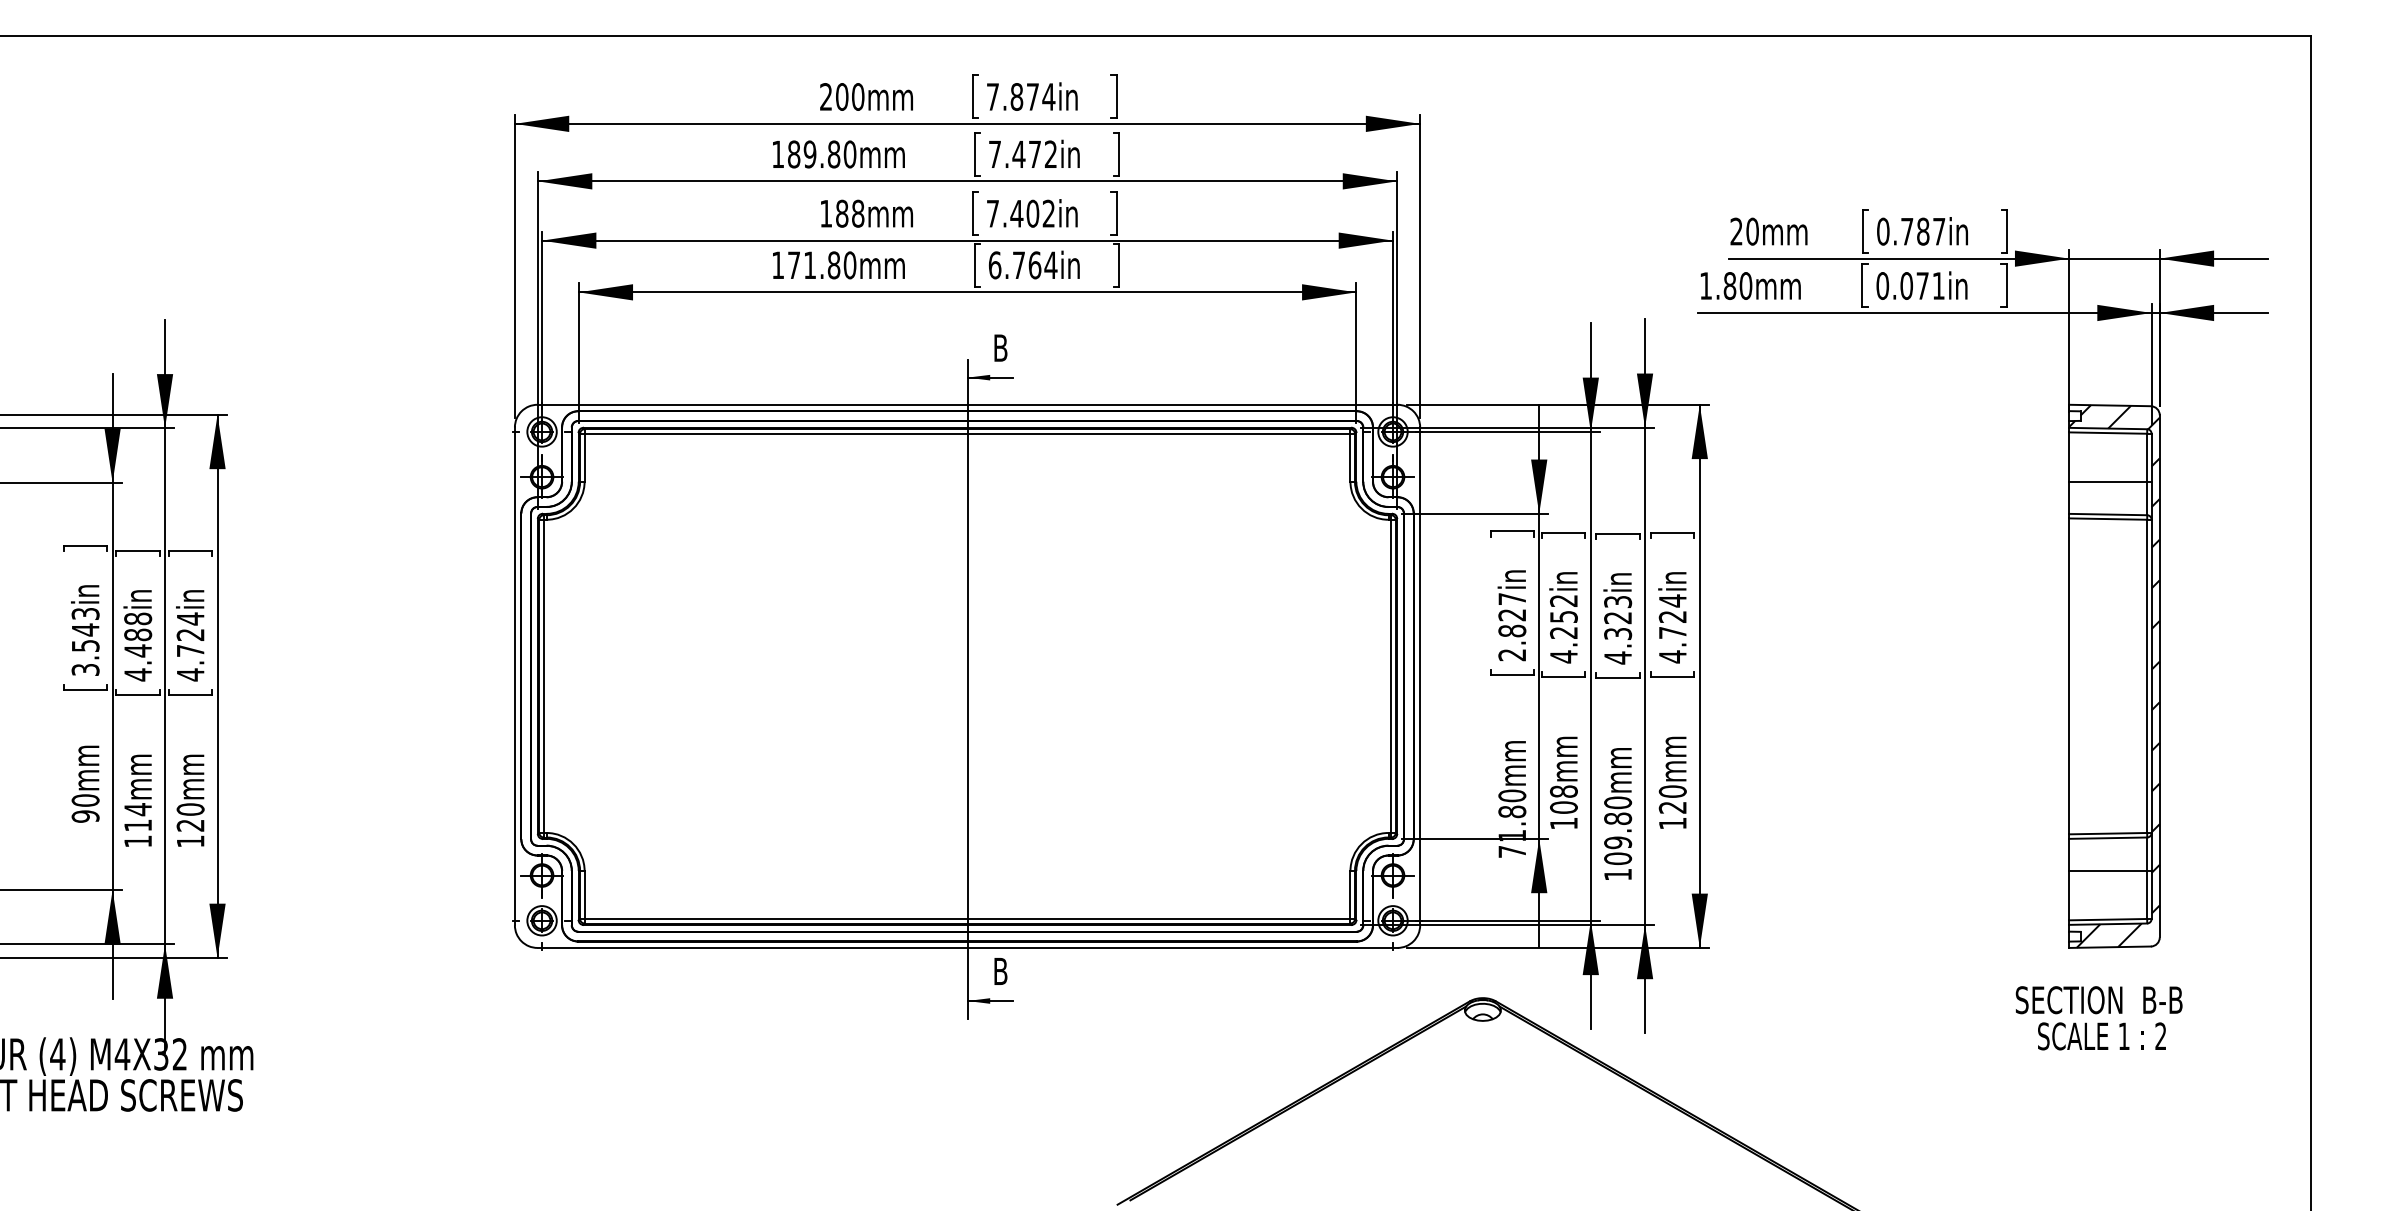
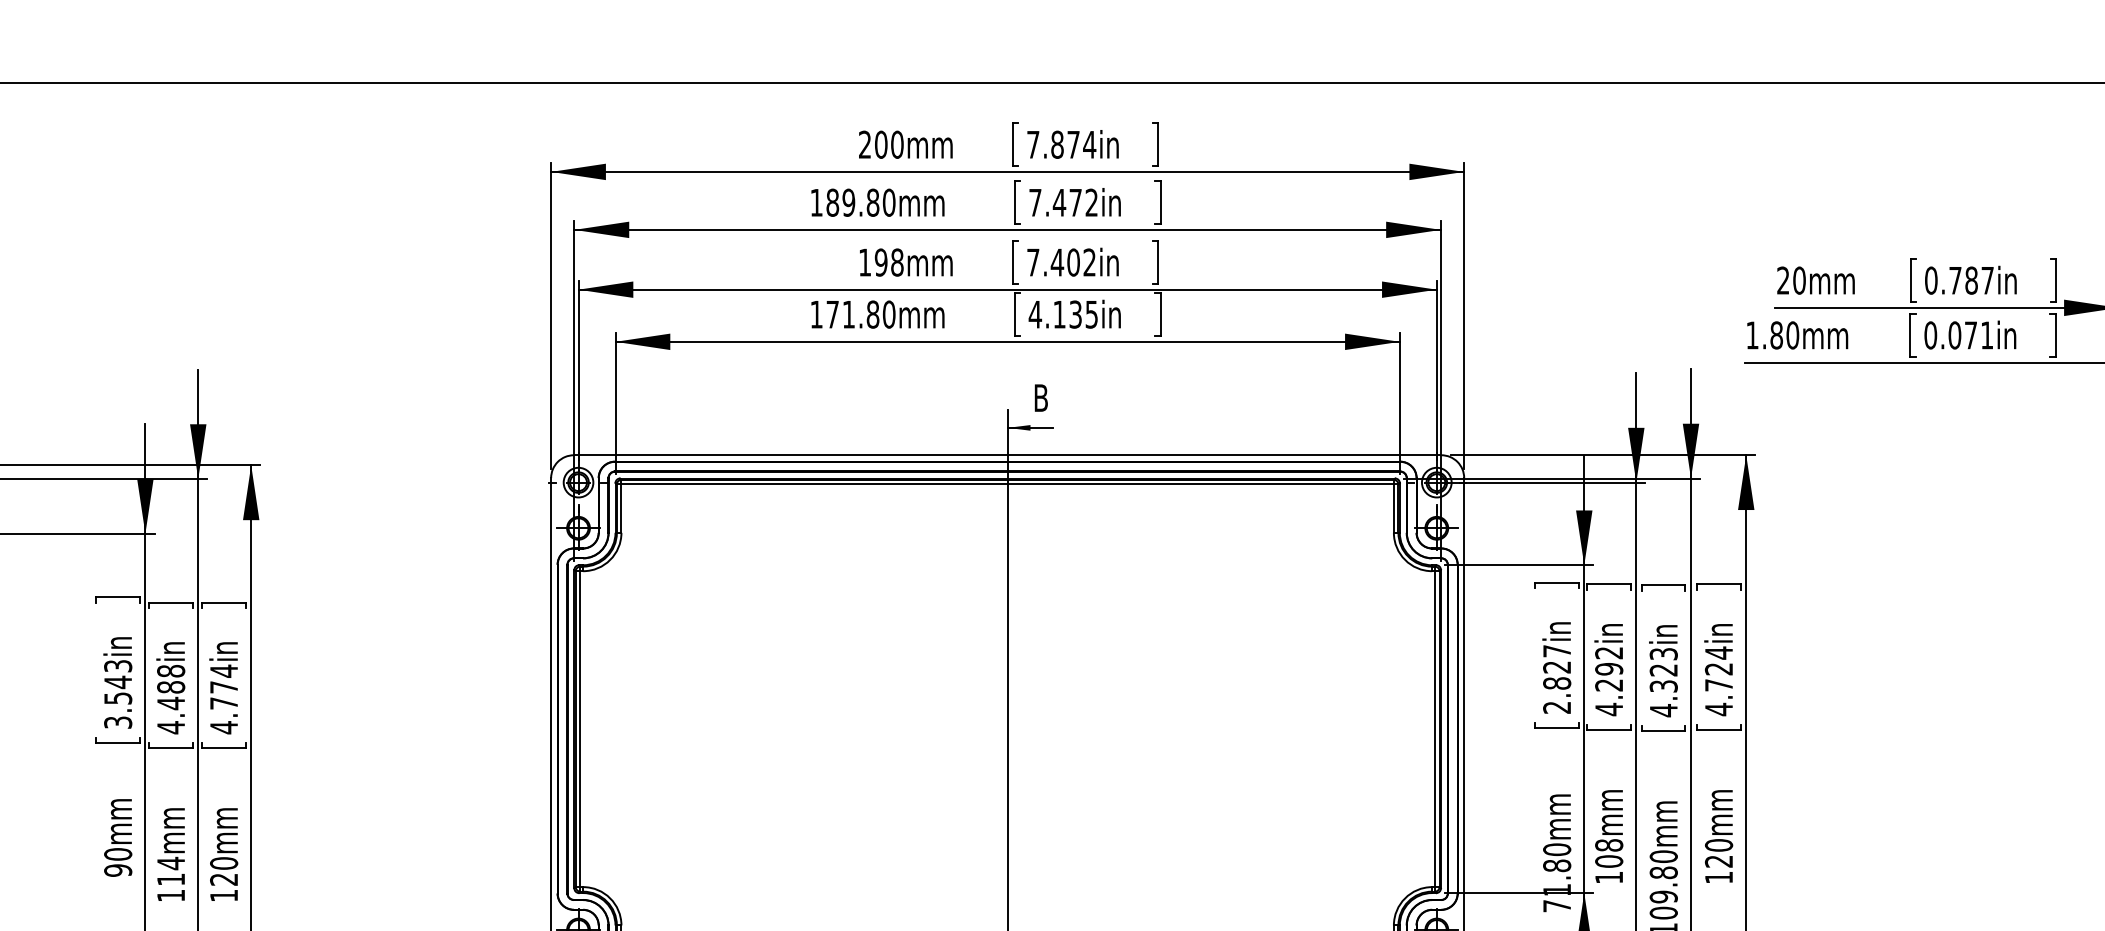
text: (841, 213) -> (880, 262), 188mm -> 198mm
text: (1022, 265) -> (1063, 314), 6.764in -> 4.135in
text: (1563, 616) -> (1608, 668), 4.252in -> 4.292in
text: (190, 634) -> (223, 686), 4.724in -> 4.774in

